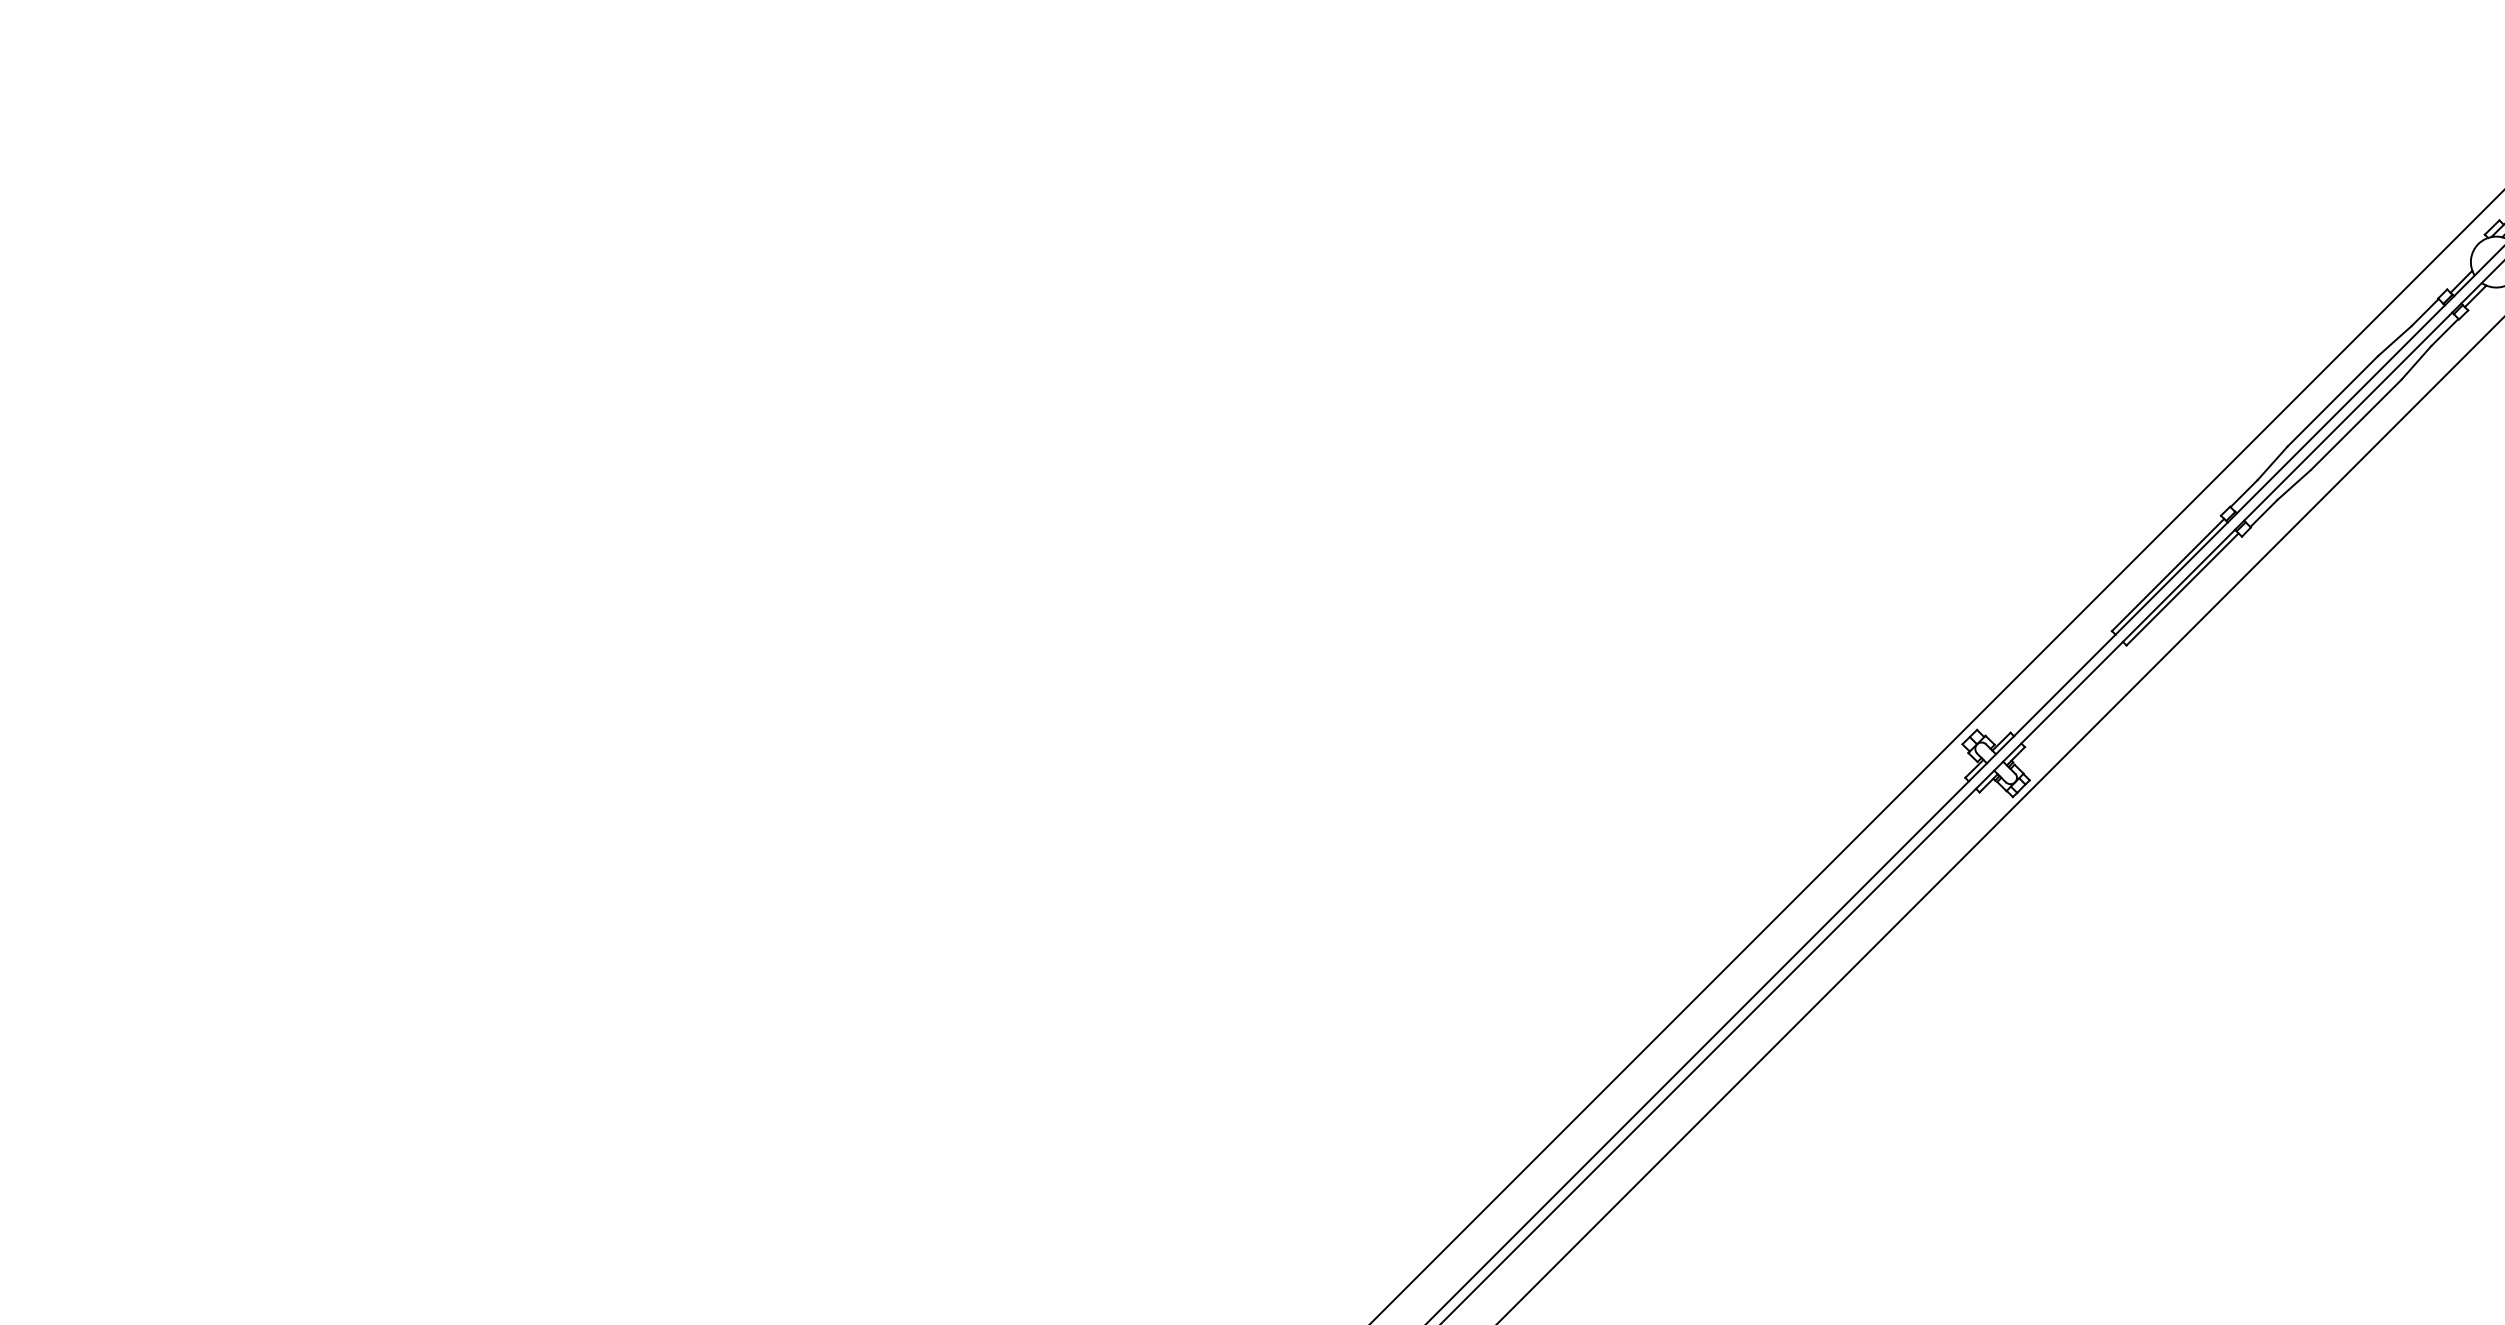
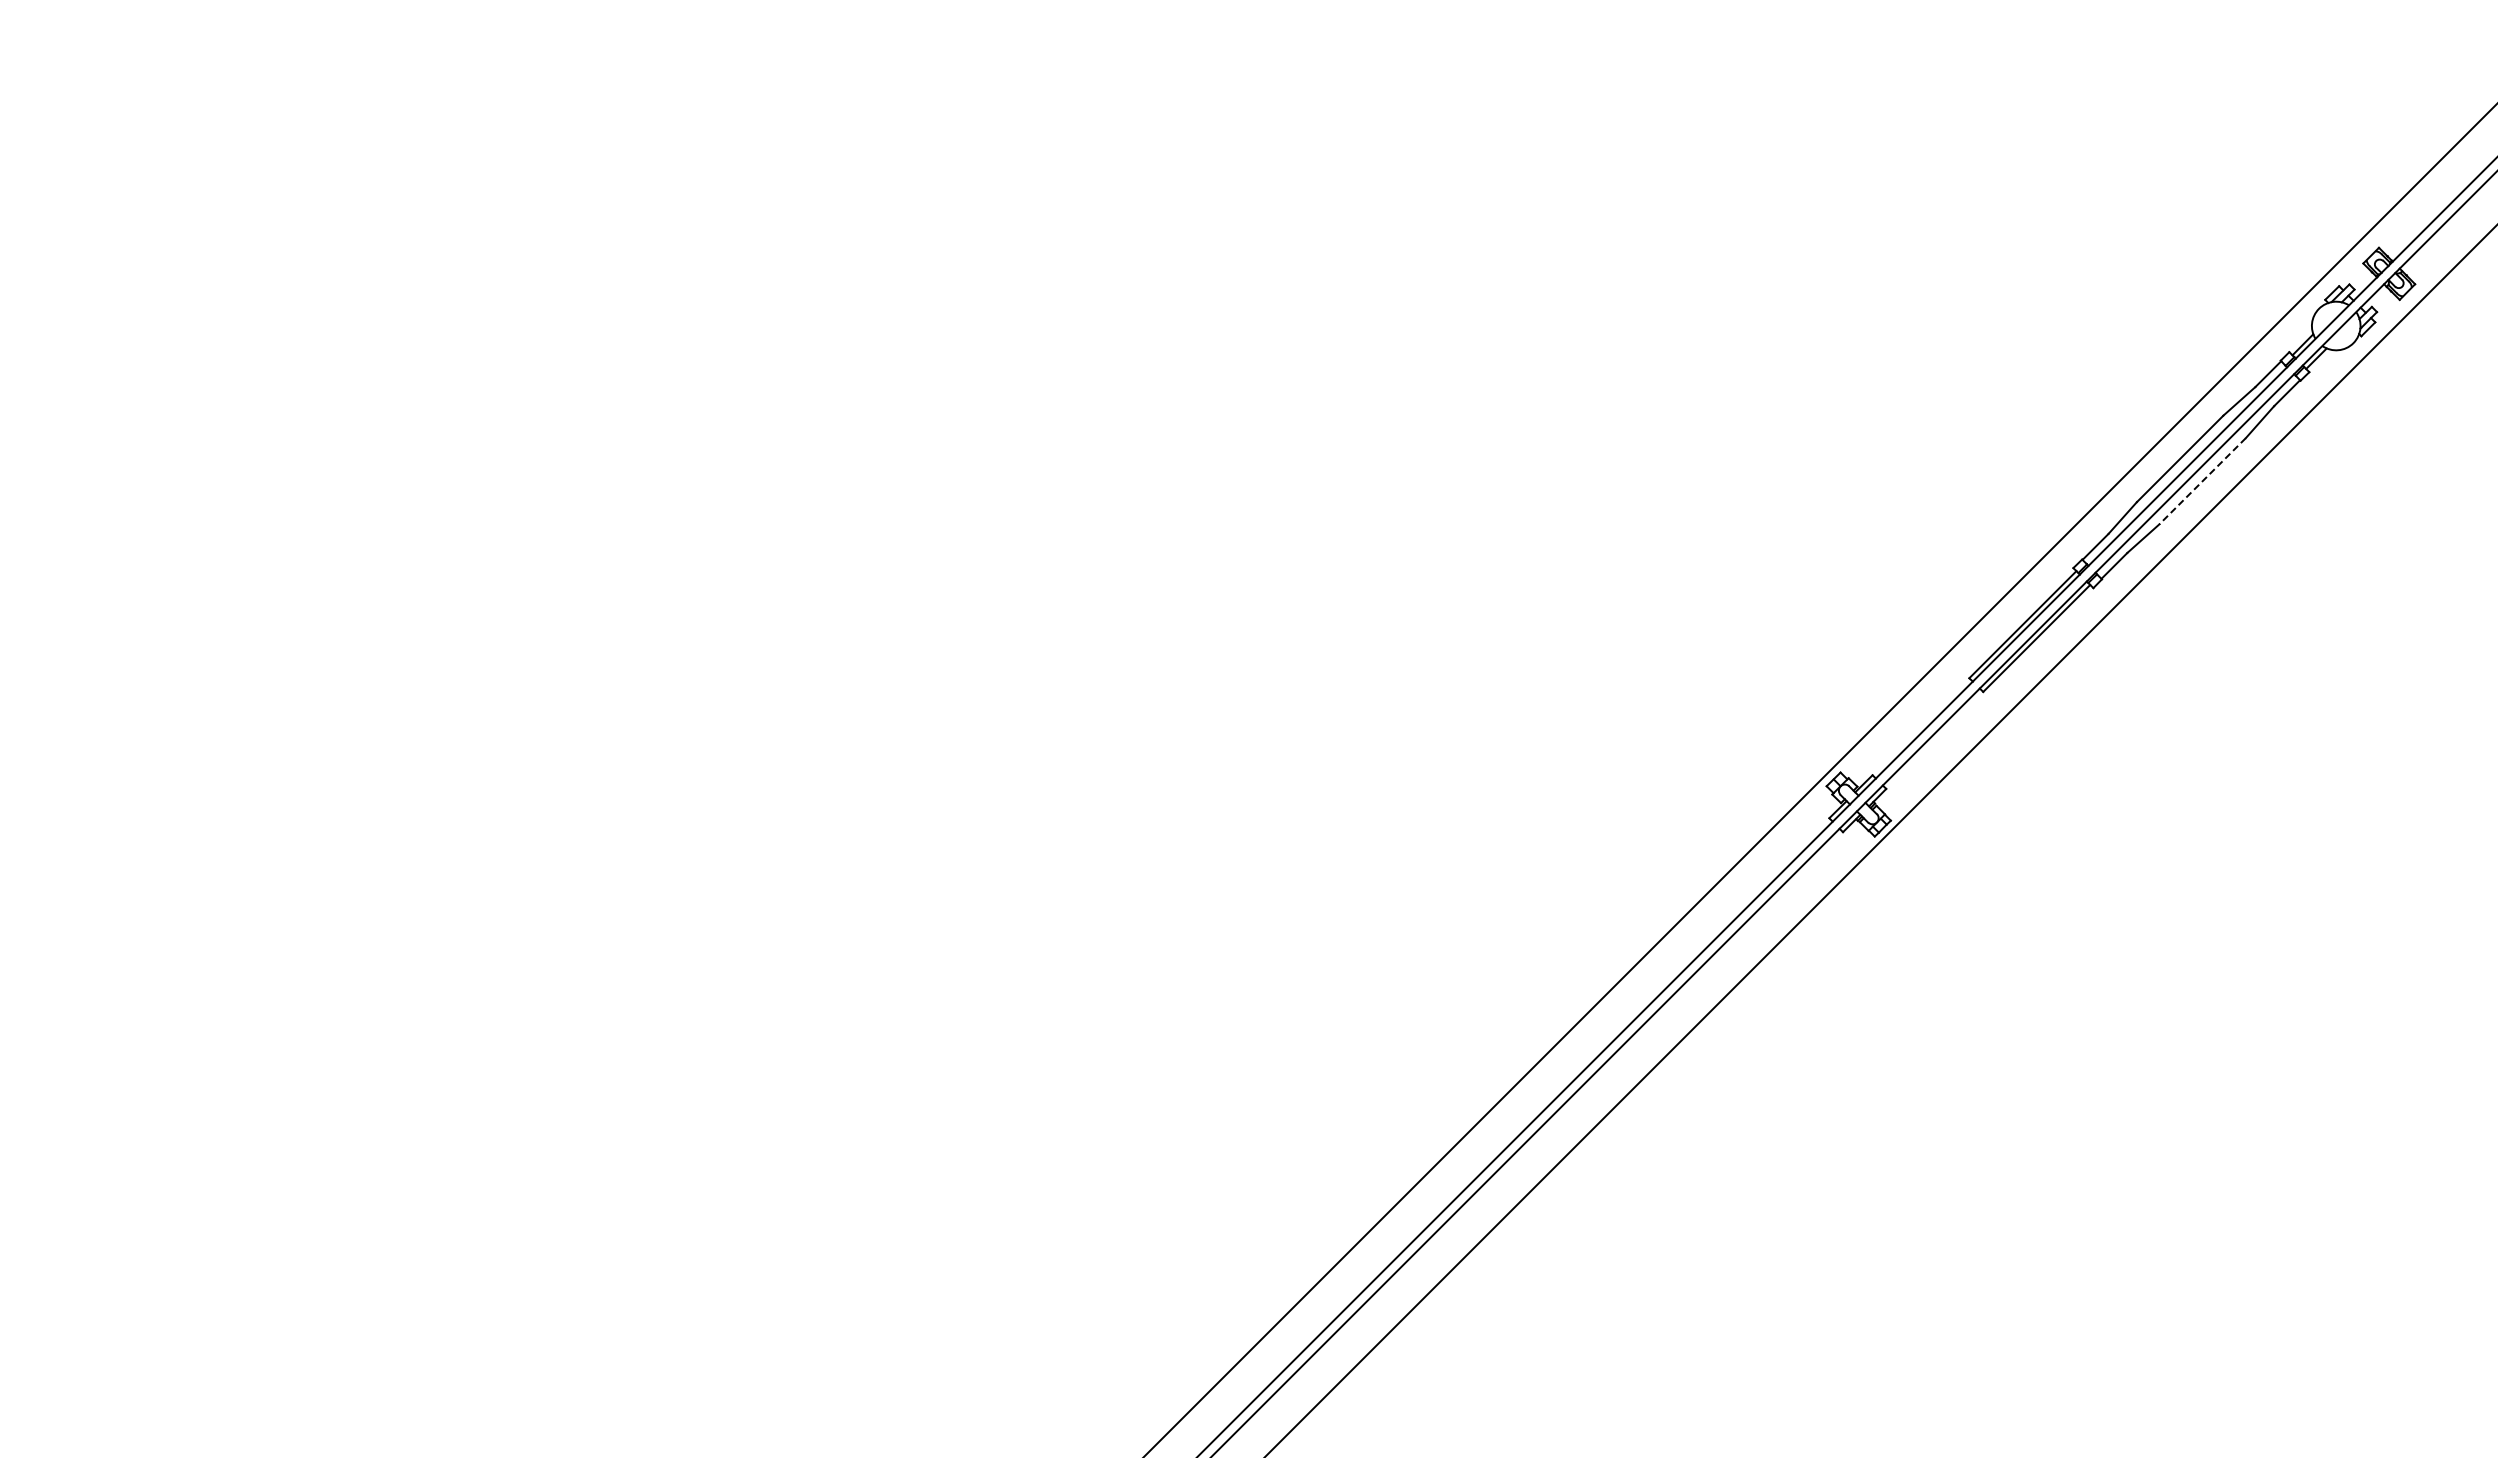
line: (2356, 425) -> (2202, 481), solid -> dashed

